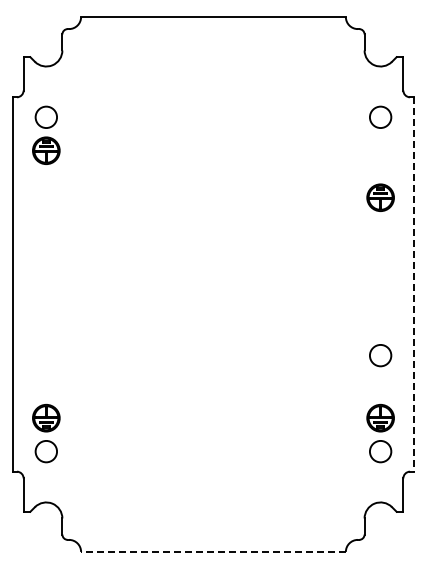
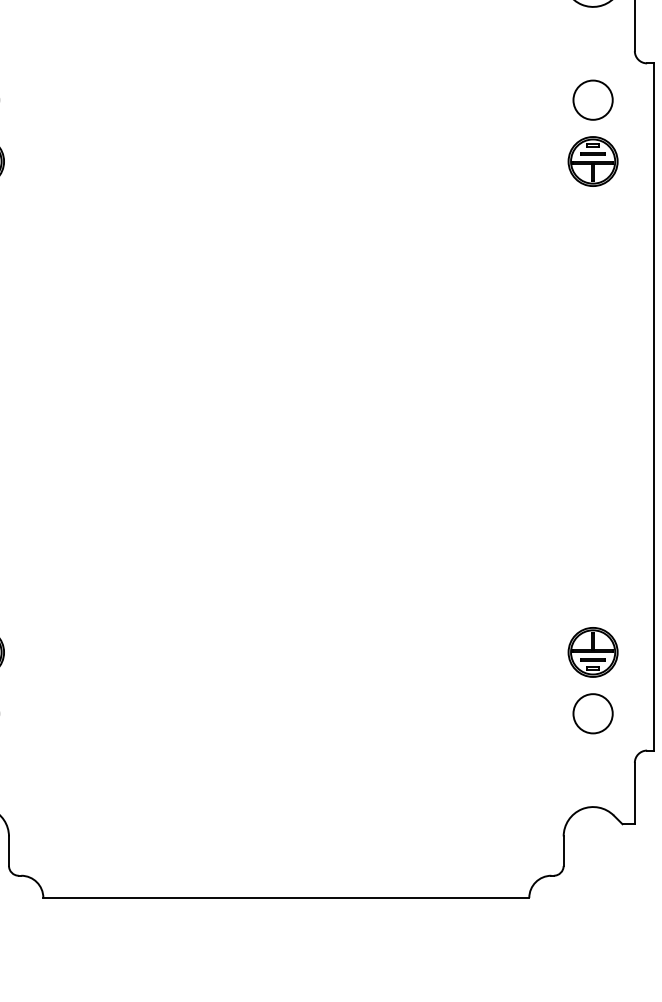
part: (380, 197) -> (592, 161), moved
line: (414, 284) -> (655, 407), dashed -> solid
circle: (380, 355) -> (592, 537), removed
line: (212, 551) -> (284, 897), dashed -> solid

